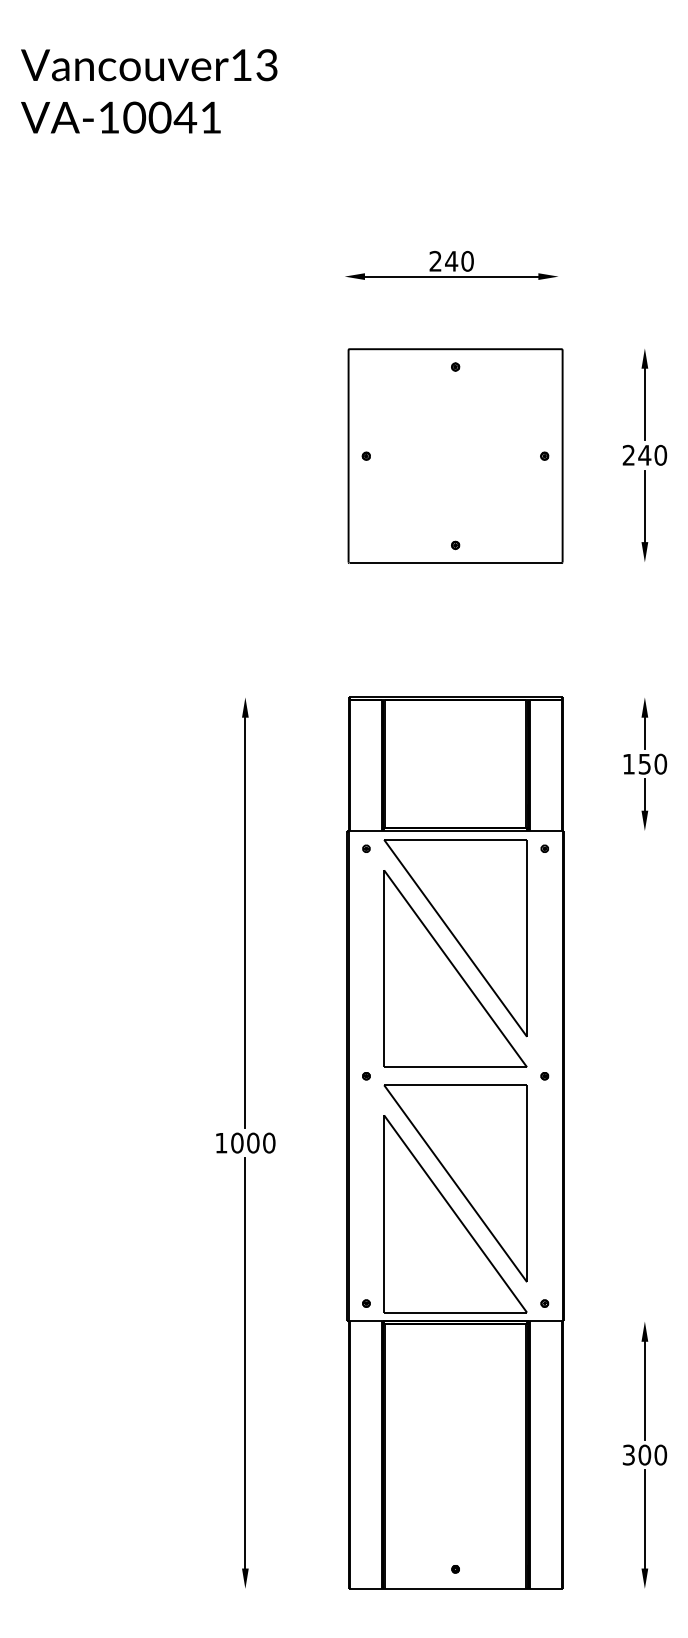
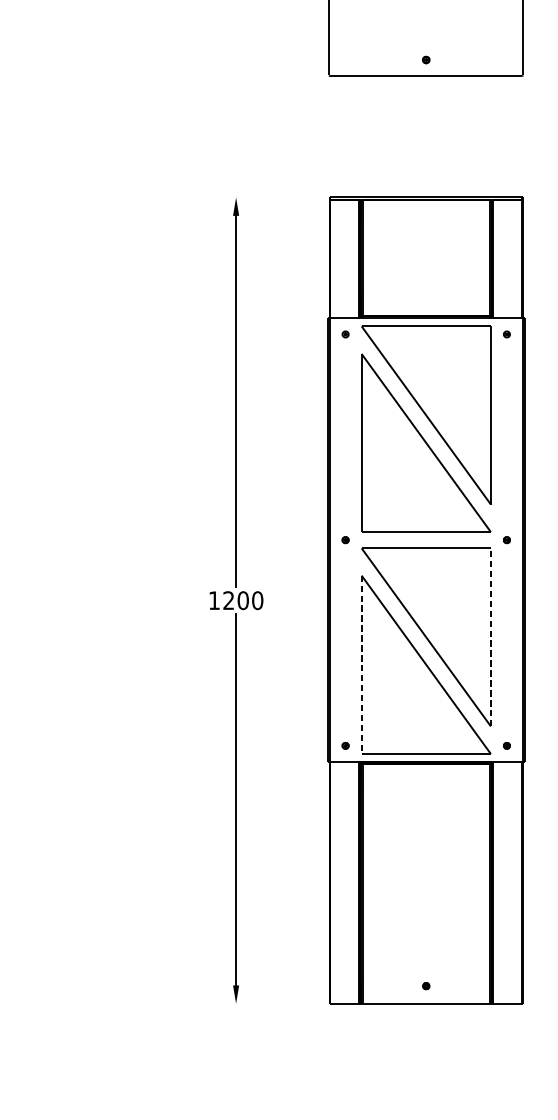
text: (237, 1142) -> (228, 600), 1000 -> 1200
line: (527, 1183) -> (491, 637), solid -> dashed
line: (384, 1214) -> (361, 665), solid -> dashed

